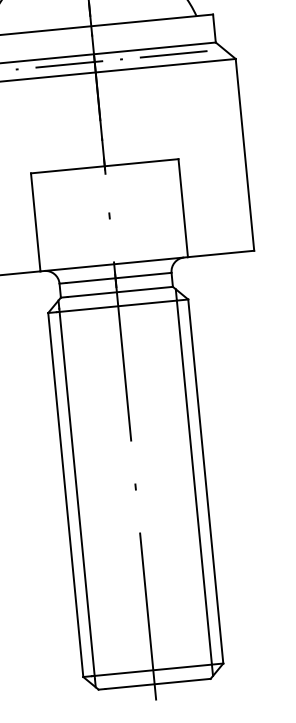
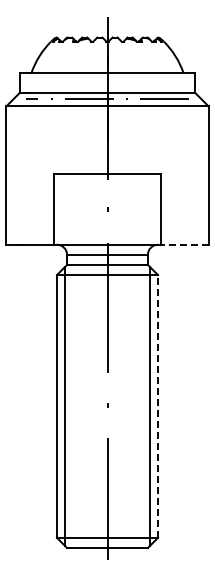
line: (220, 253) -> (184, 244), solid -> dashed
line: (206, 480) -> (158, 405), solid -> dashed

